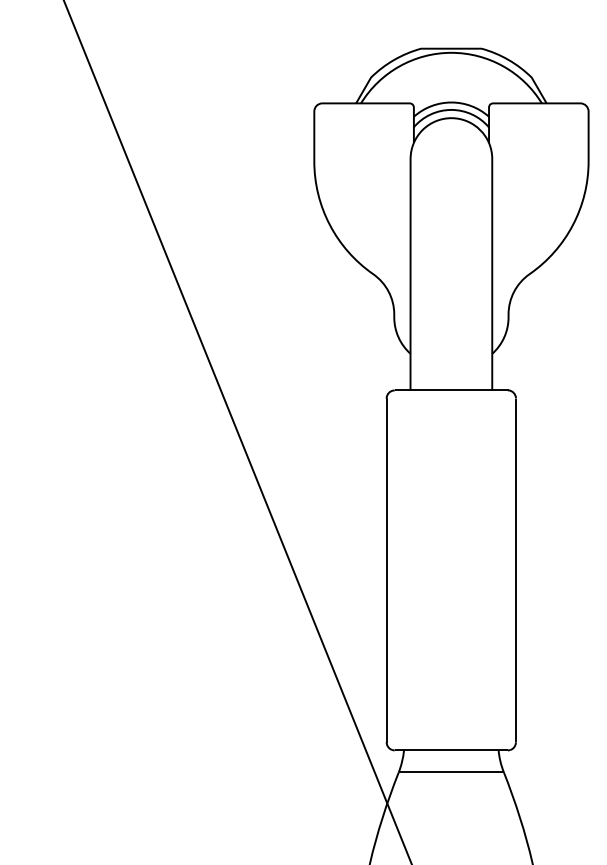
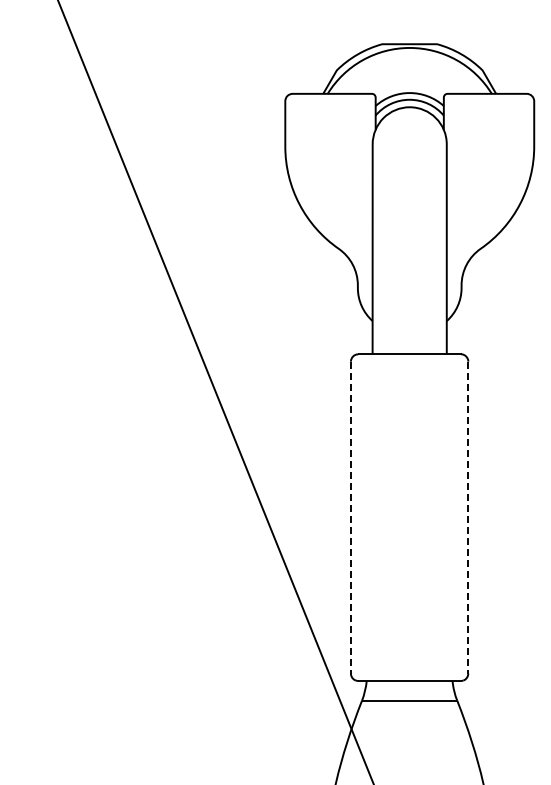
line: (386, 570) -> (350, 517), solid -> dashed
line: (516, 570) -> (468, 517), solid -> dashed

